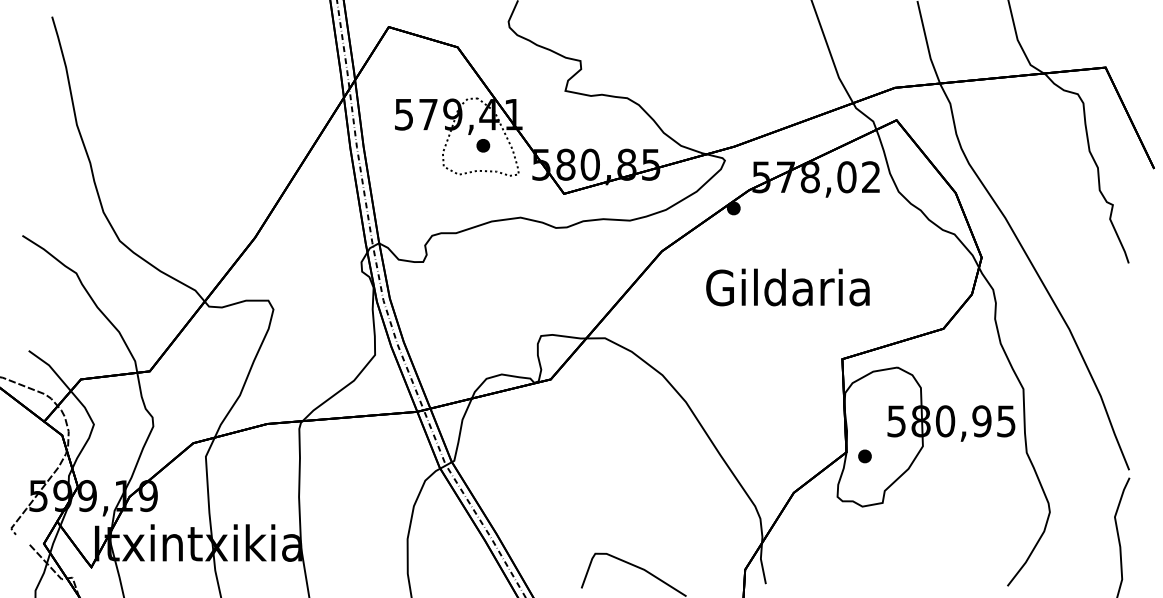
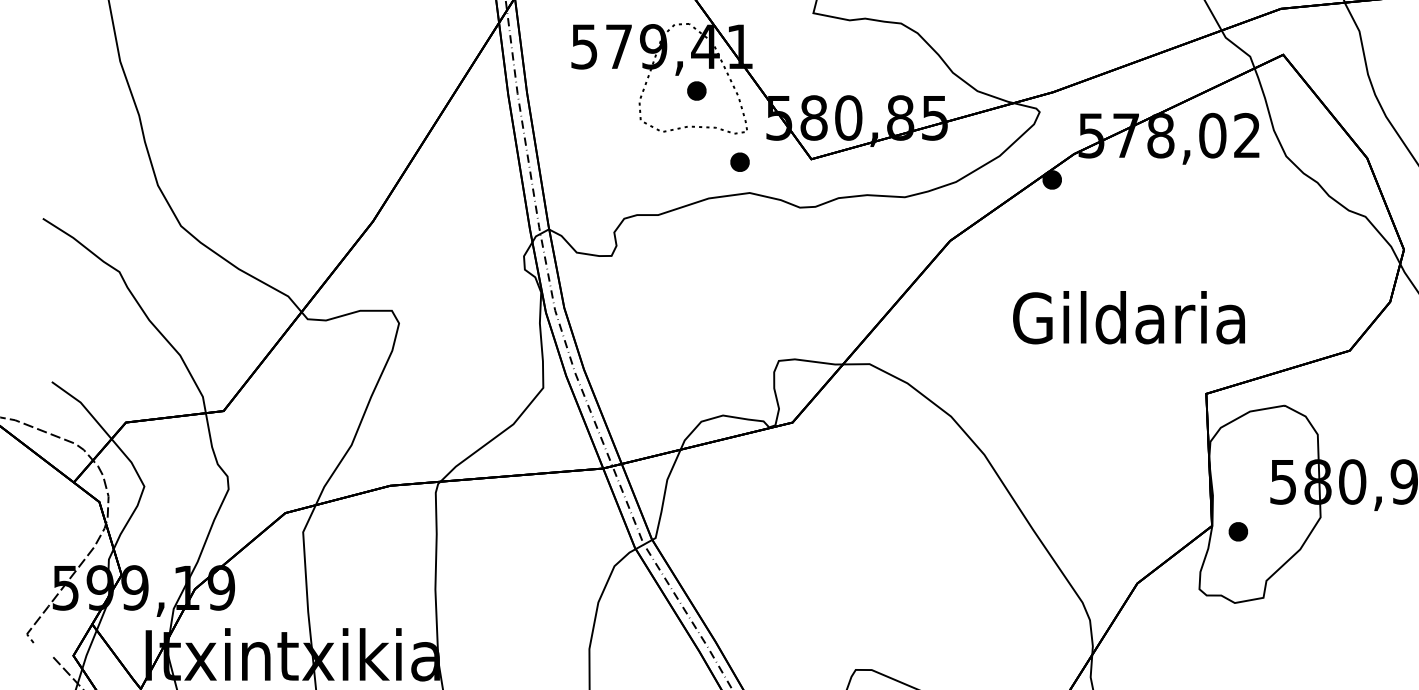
part: (513, 195) -> (739, 161), added
text: (787, 287) -> (1128, 317), moved

